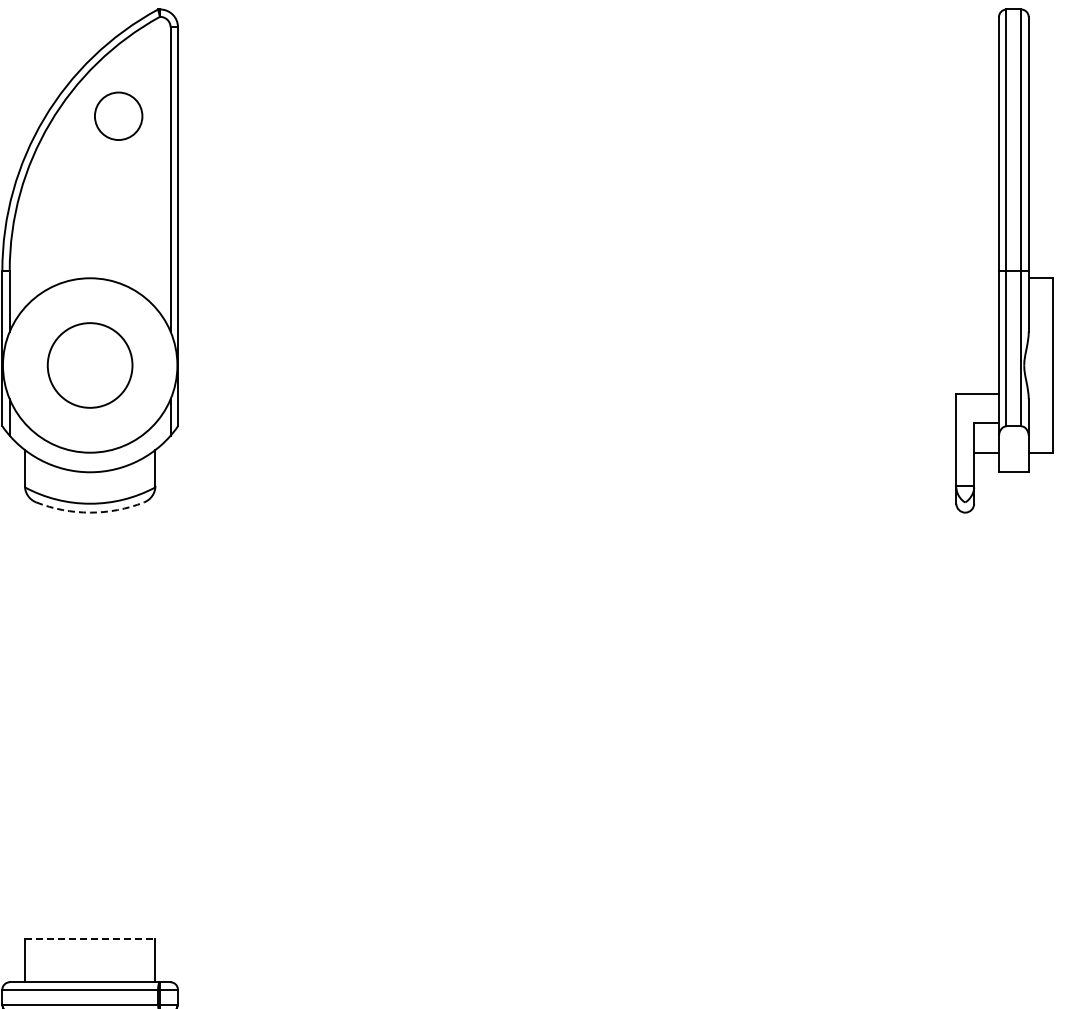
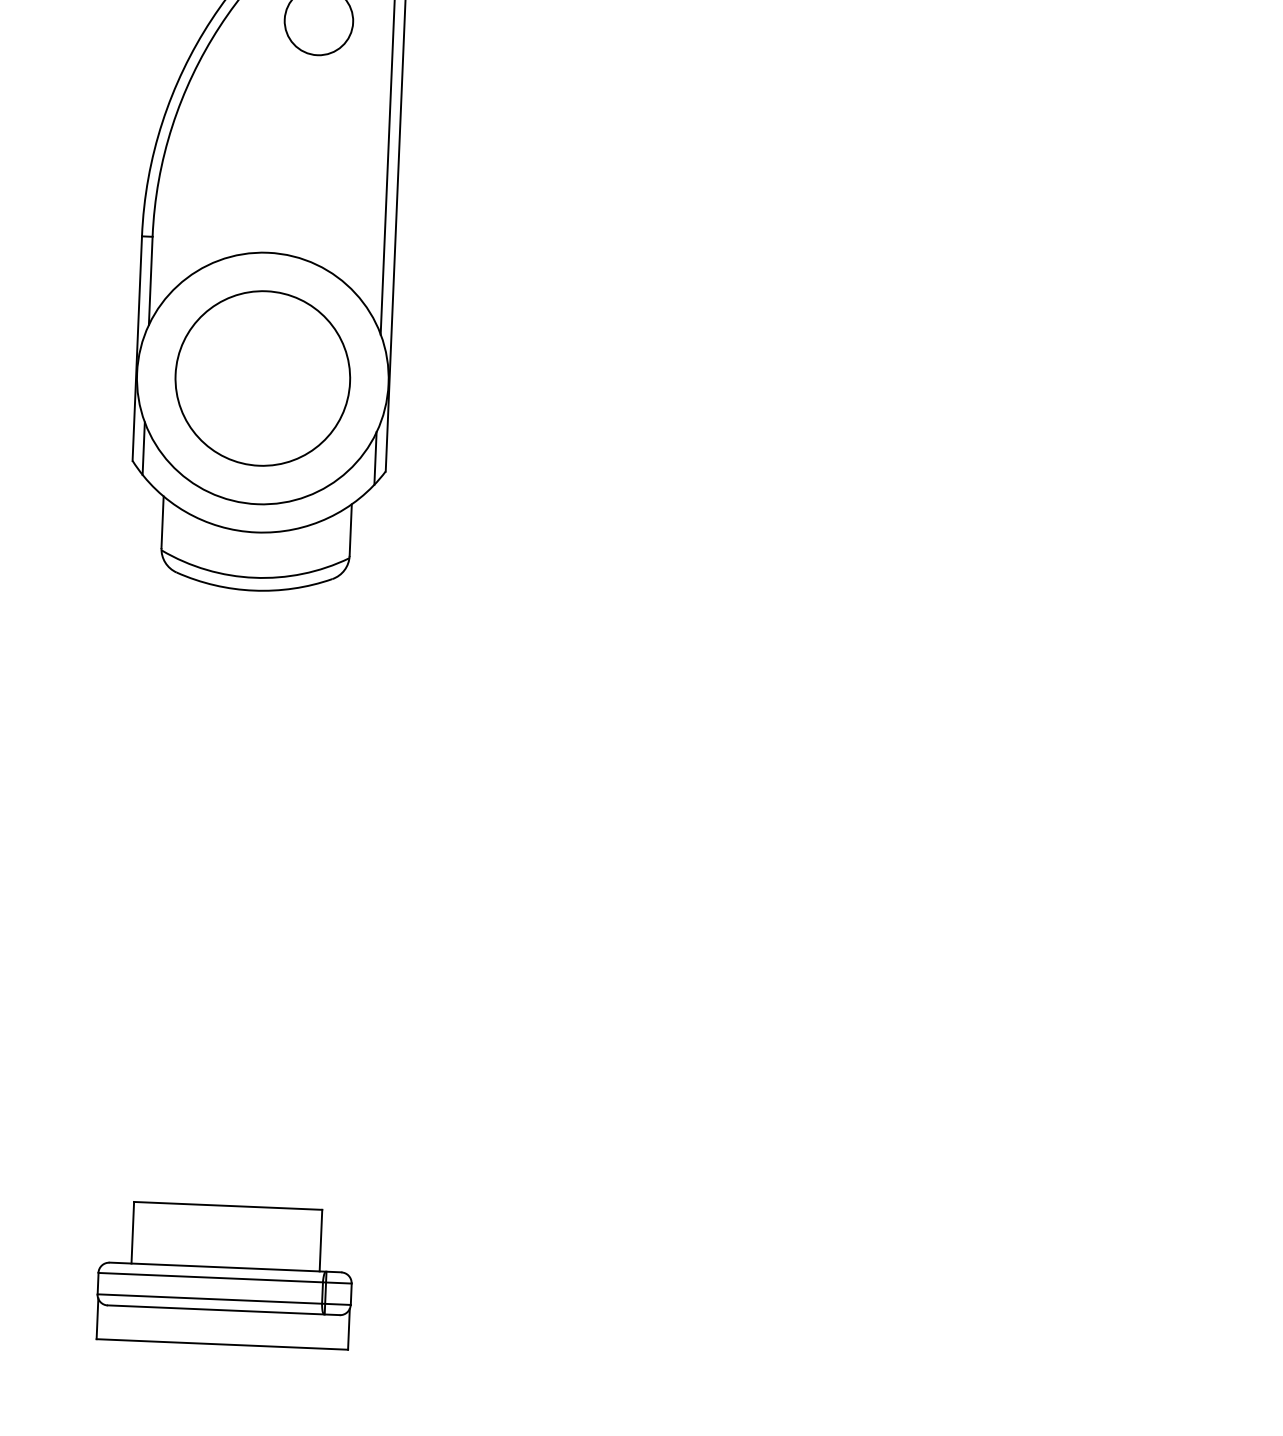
circle: (89, 365) -> (261, 378), size x1.43
arc: (90, 512) -> (254, 590), dashed -> solid
line: (90, 939) -> (228, 1205), dashed -> solid

